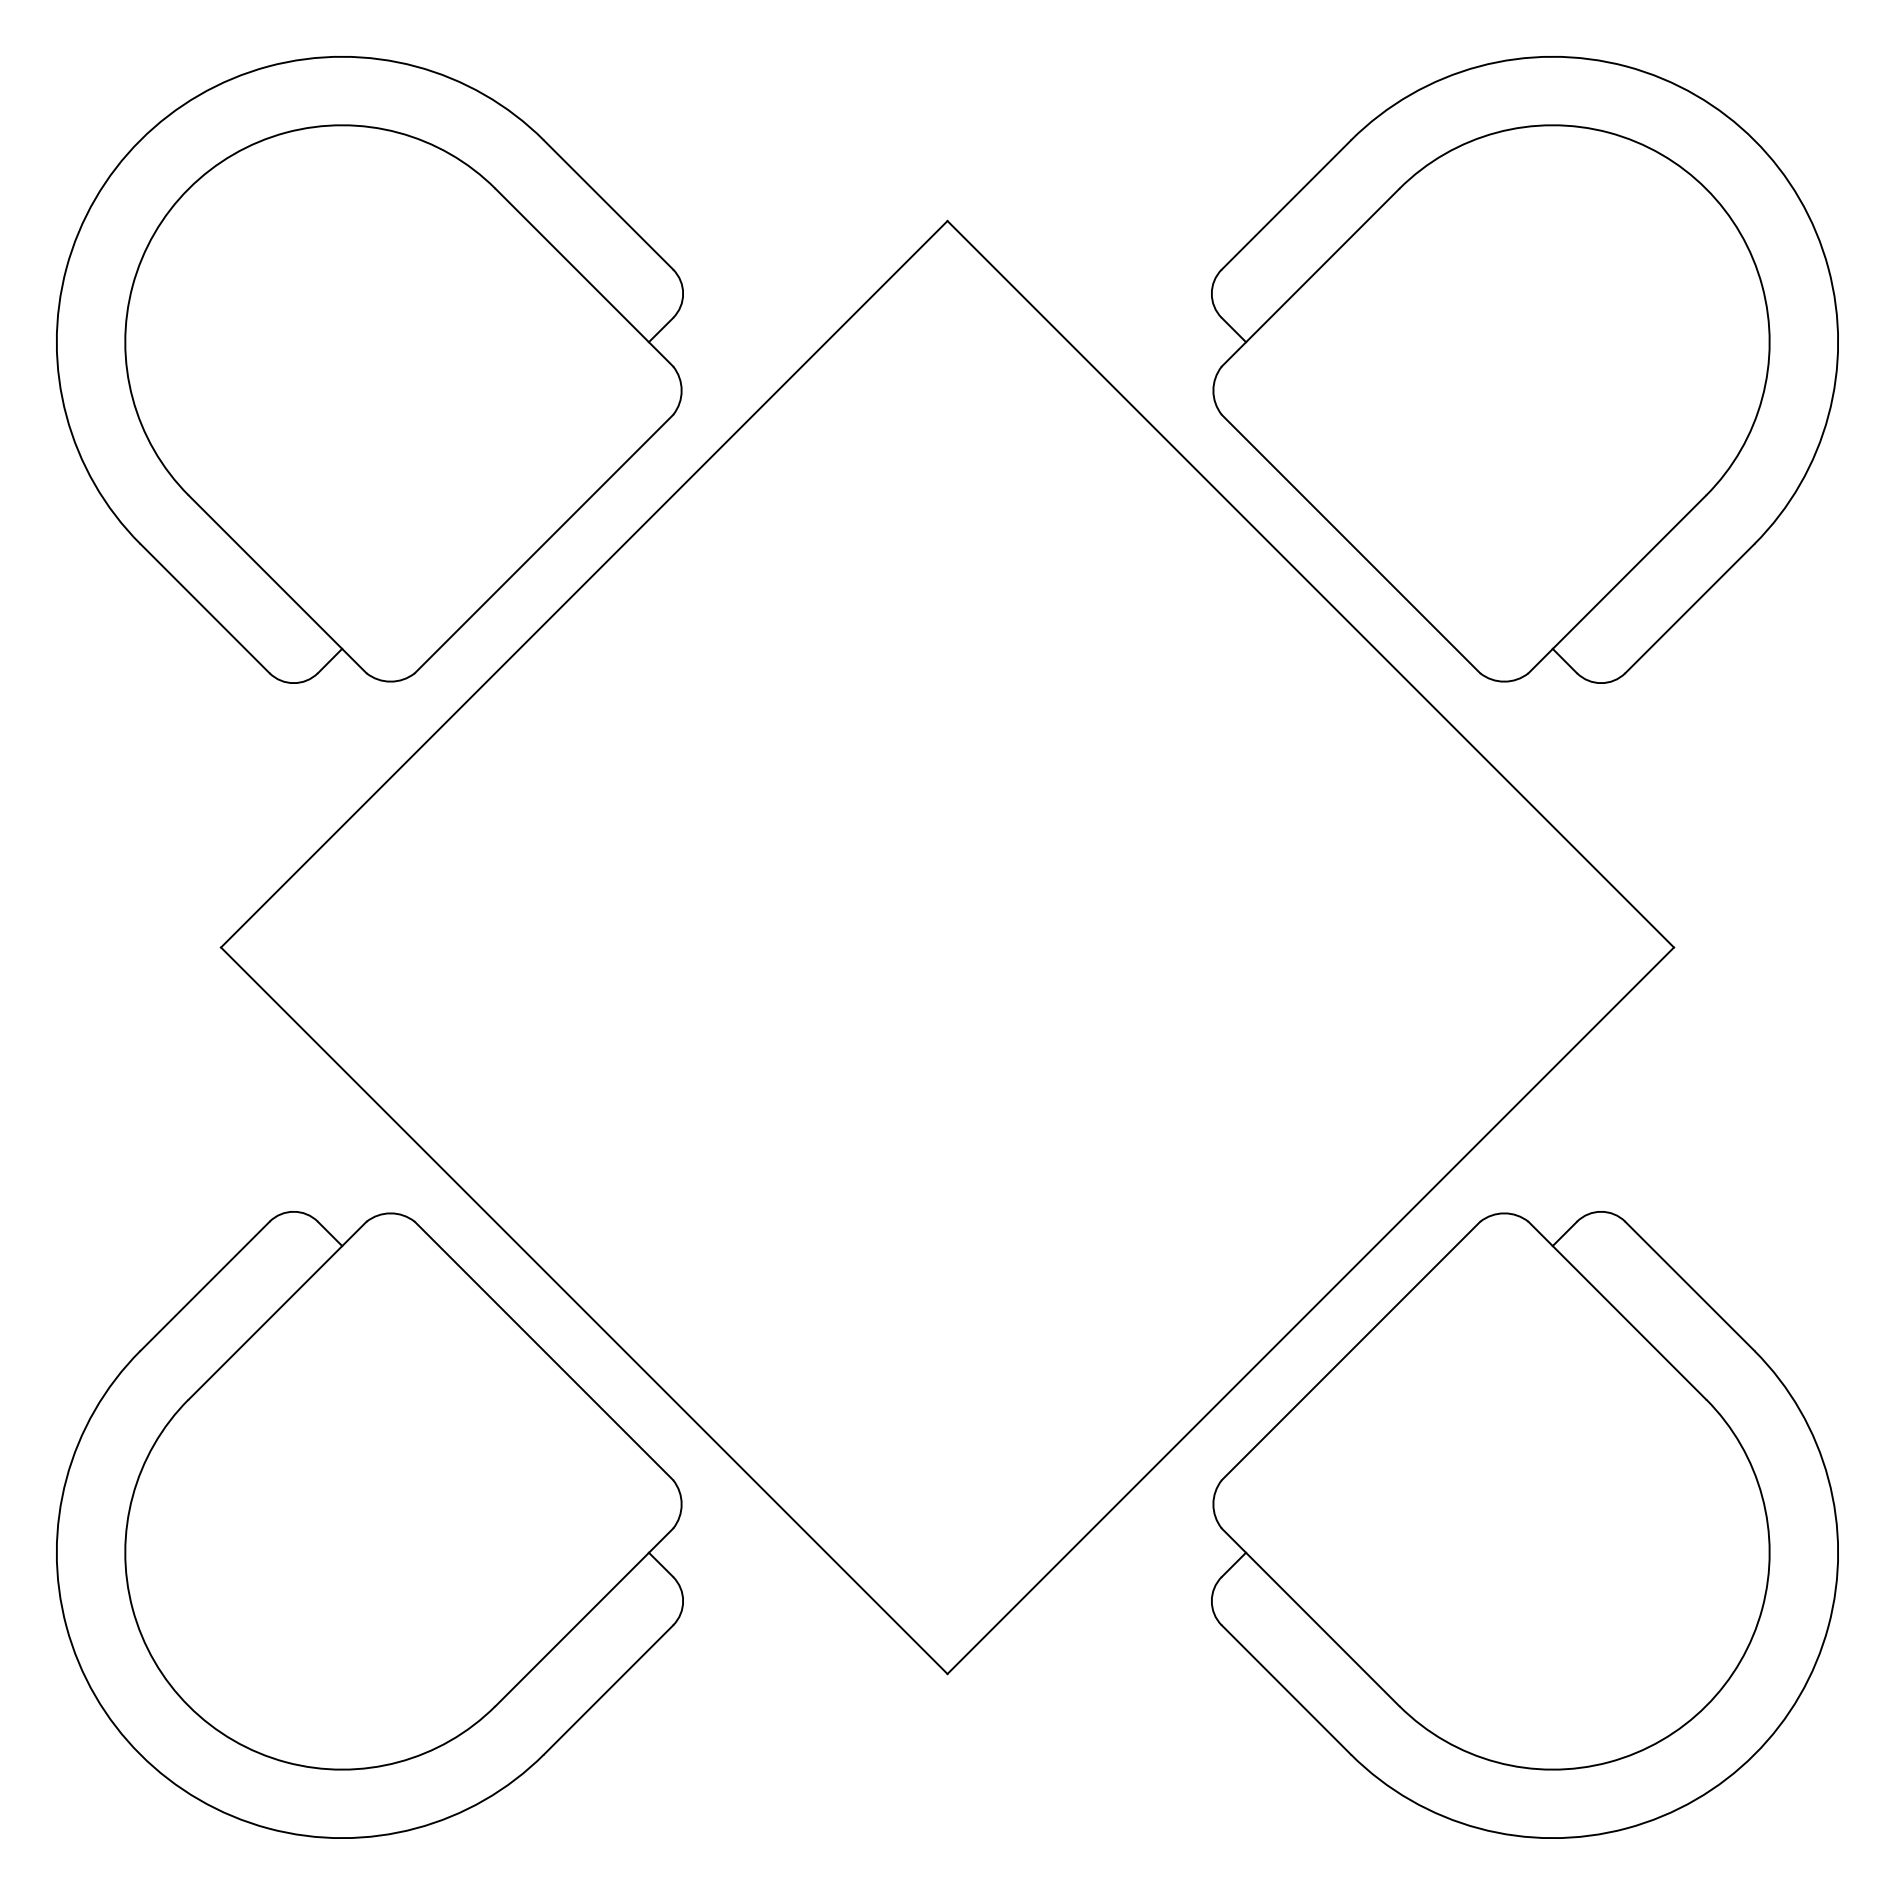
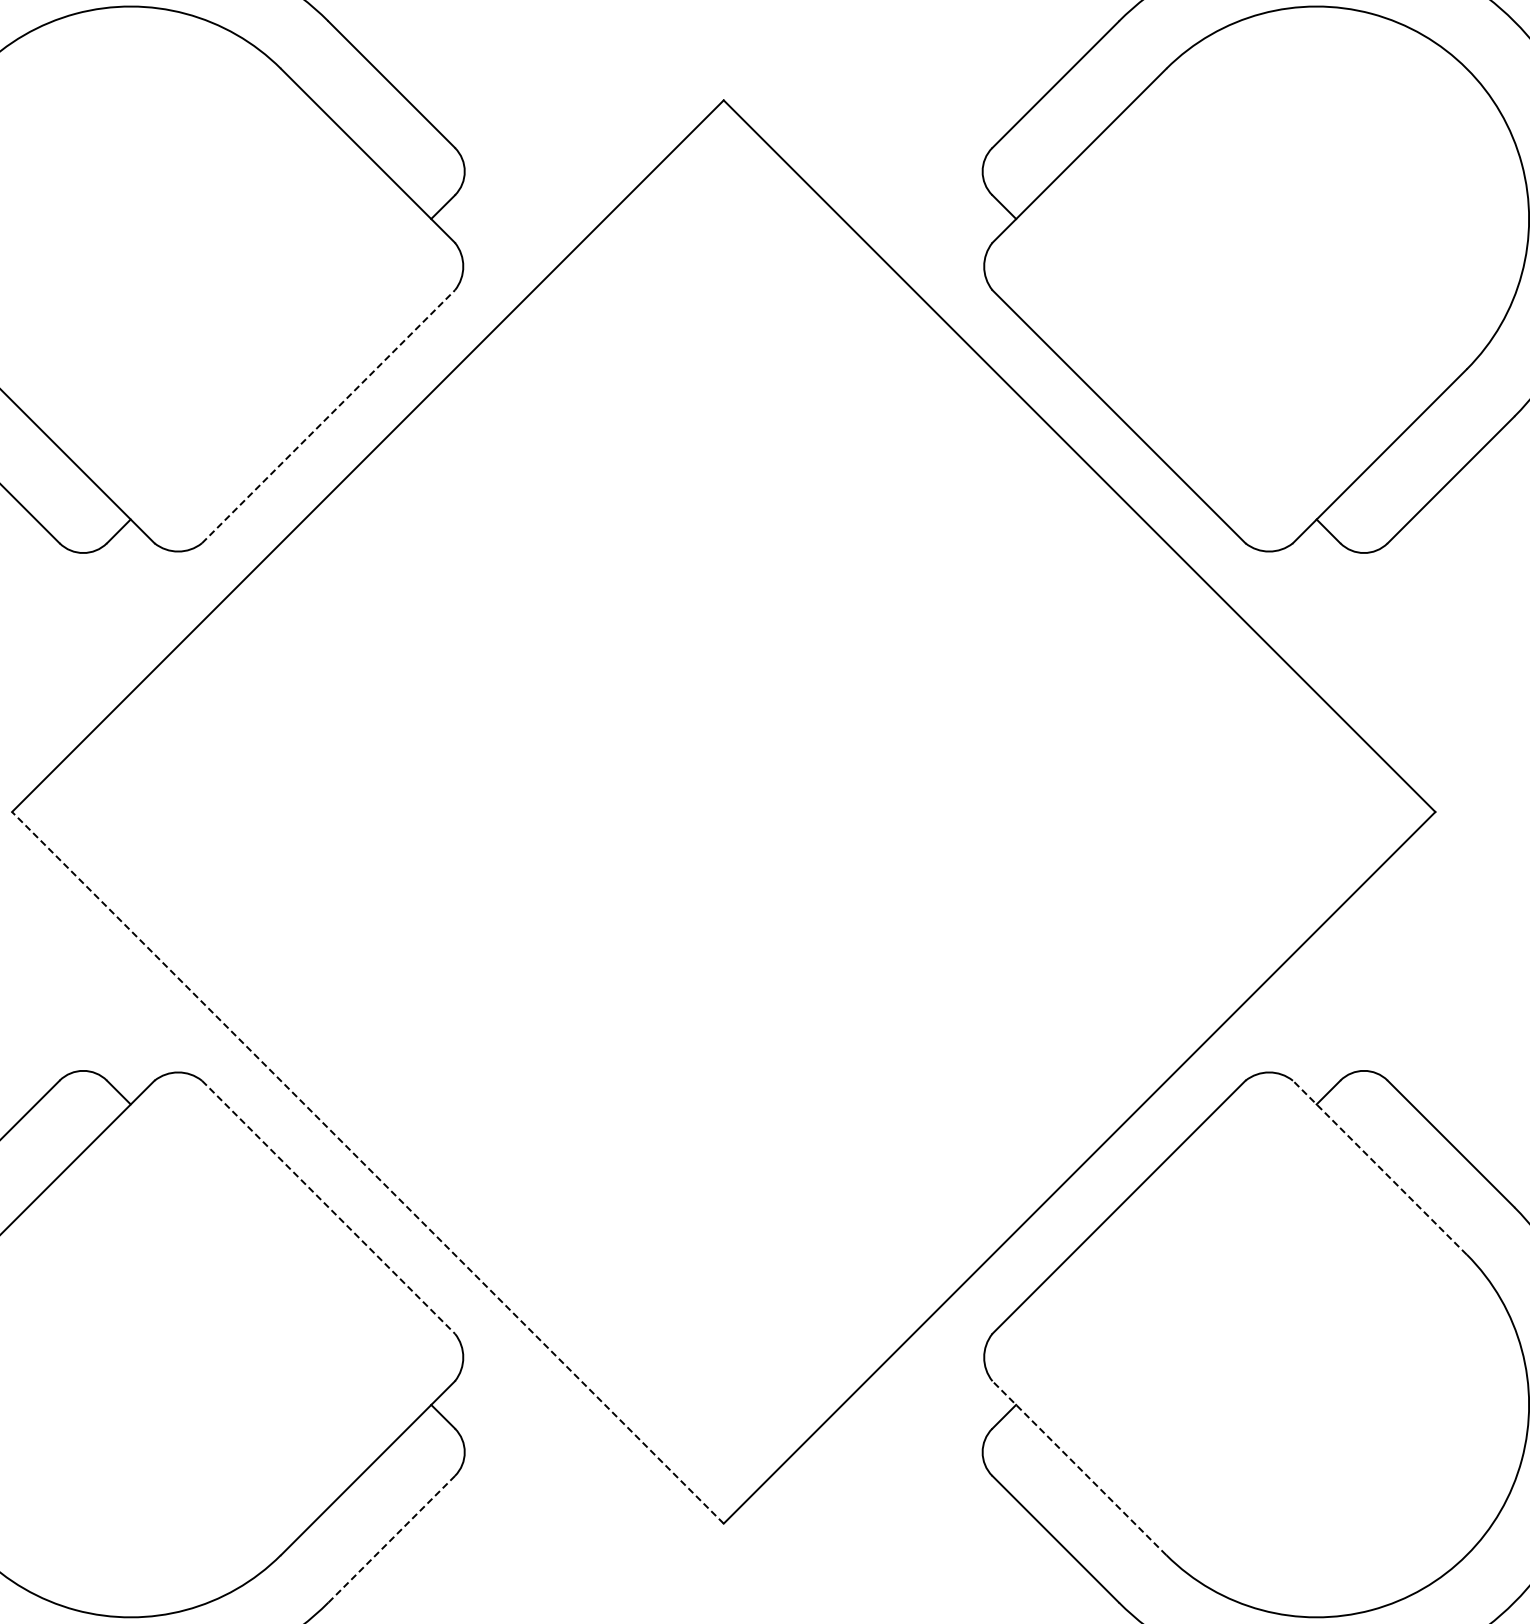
line: (544, 544) -> (328, 417), solid -> dashed
line: (584, 1310) -> (368, 1167), solid -> dashed
line: (1617, 1310) -> (1380, 1167), solid -> dashed
line: (544, 1350) -> (328, 1206), solid -> dashed
line: (1310, 1617) -> (1079, 1468), solid -> dashed
line: (608, 1689) -> (391, 1538), solid -> dashed

